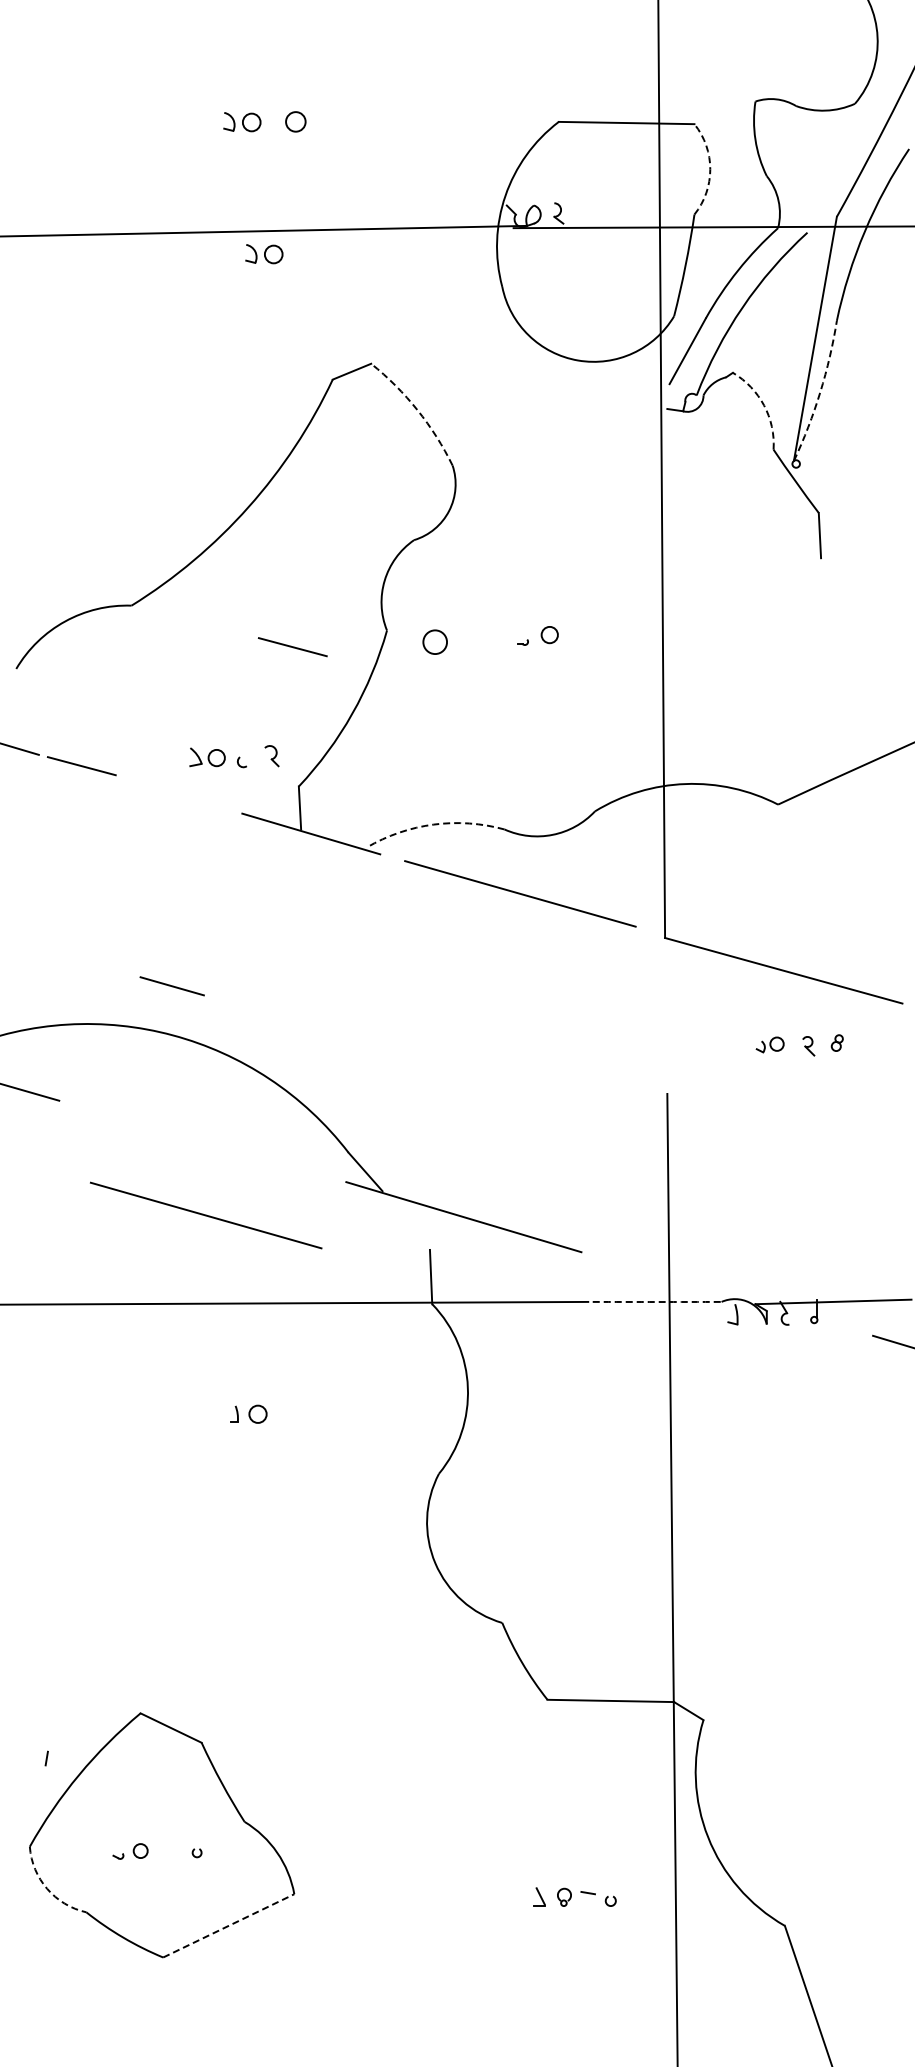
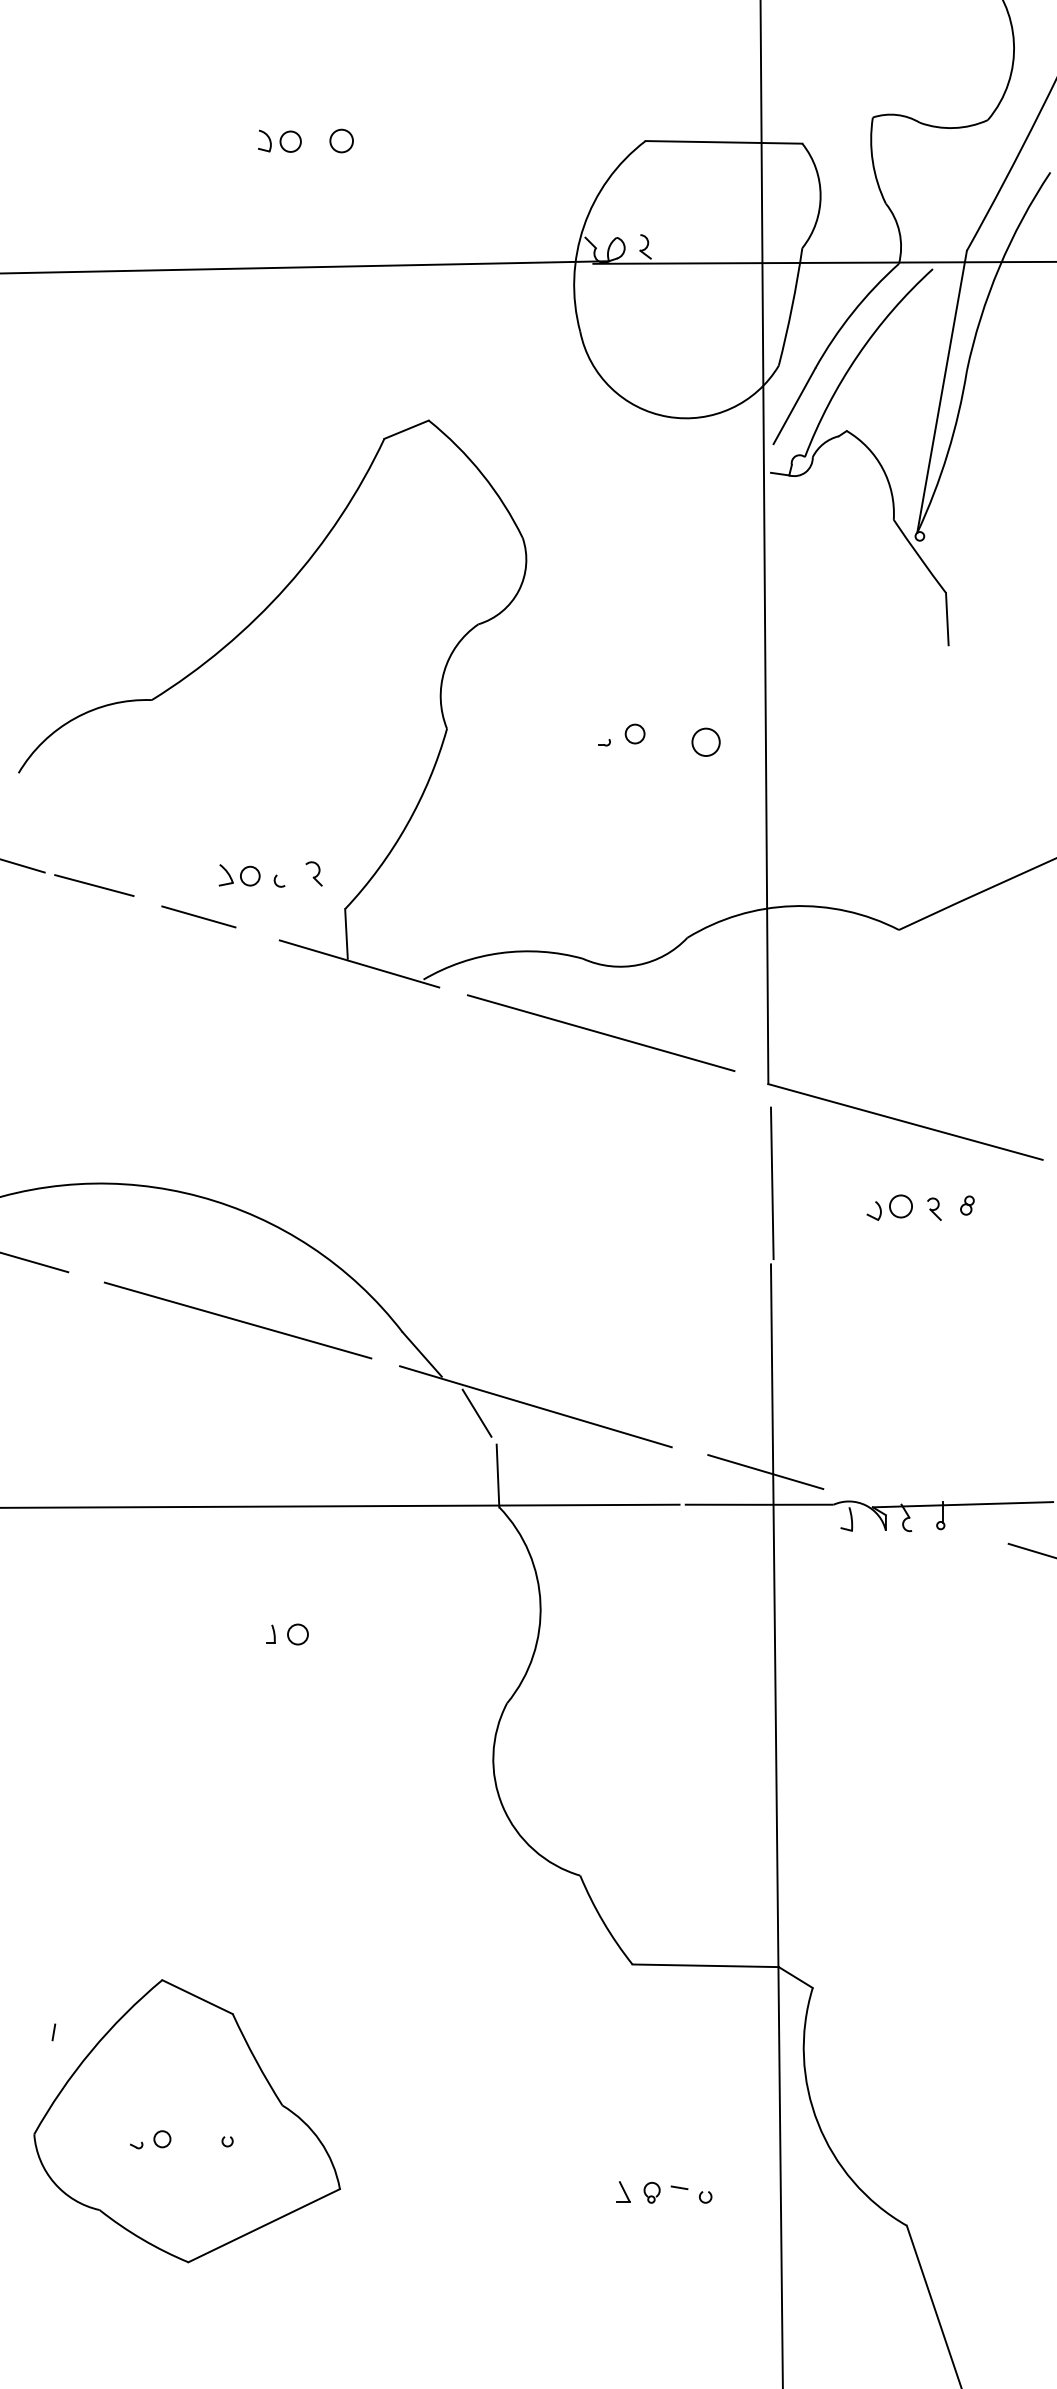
arc: (710, 169) -> (820, 196), dashed -> solid
part: (264, 254) -> (305, 294), removed
arc: (820, 392) -> (947, 453), dashed -> solid
arc: (764, 405) -> (883, 468), dashed -> solid
arc: (417, 410) -> (482, 474), dashed -> solid
circle: (434, 641) -> (705, 741), moved
line: (292, 647) -> (337, 748), removed
arc: (433, 824) -> (500, 952), dashed -> solid
line: (171, 986) -> (197, 917), moved
line: (668, 1023) -> (772, 1182), added
part: (770, 1044) -> (890, 1207), size x1.43
line: (206, 1215) -> (238, 1320), moved
line: (412, 1222) -> (476, 1412), added
line: (662, 1273) -> (765, 1471), added
arc: (657, 1302) -> (759, 1505), dashed -> solid
arc: (47, 1888) -> (54, 2182), dashed -> solid
line: (228, 1925) -> (263, 2225), dashed -> solid

